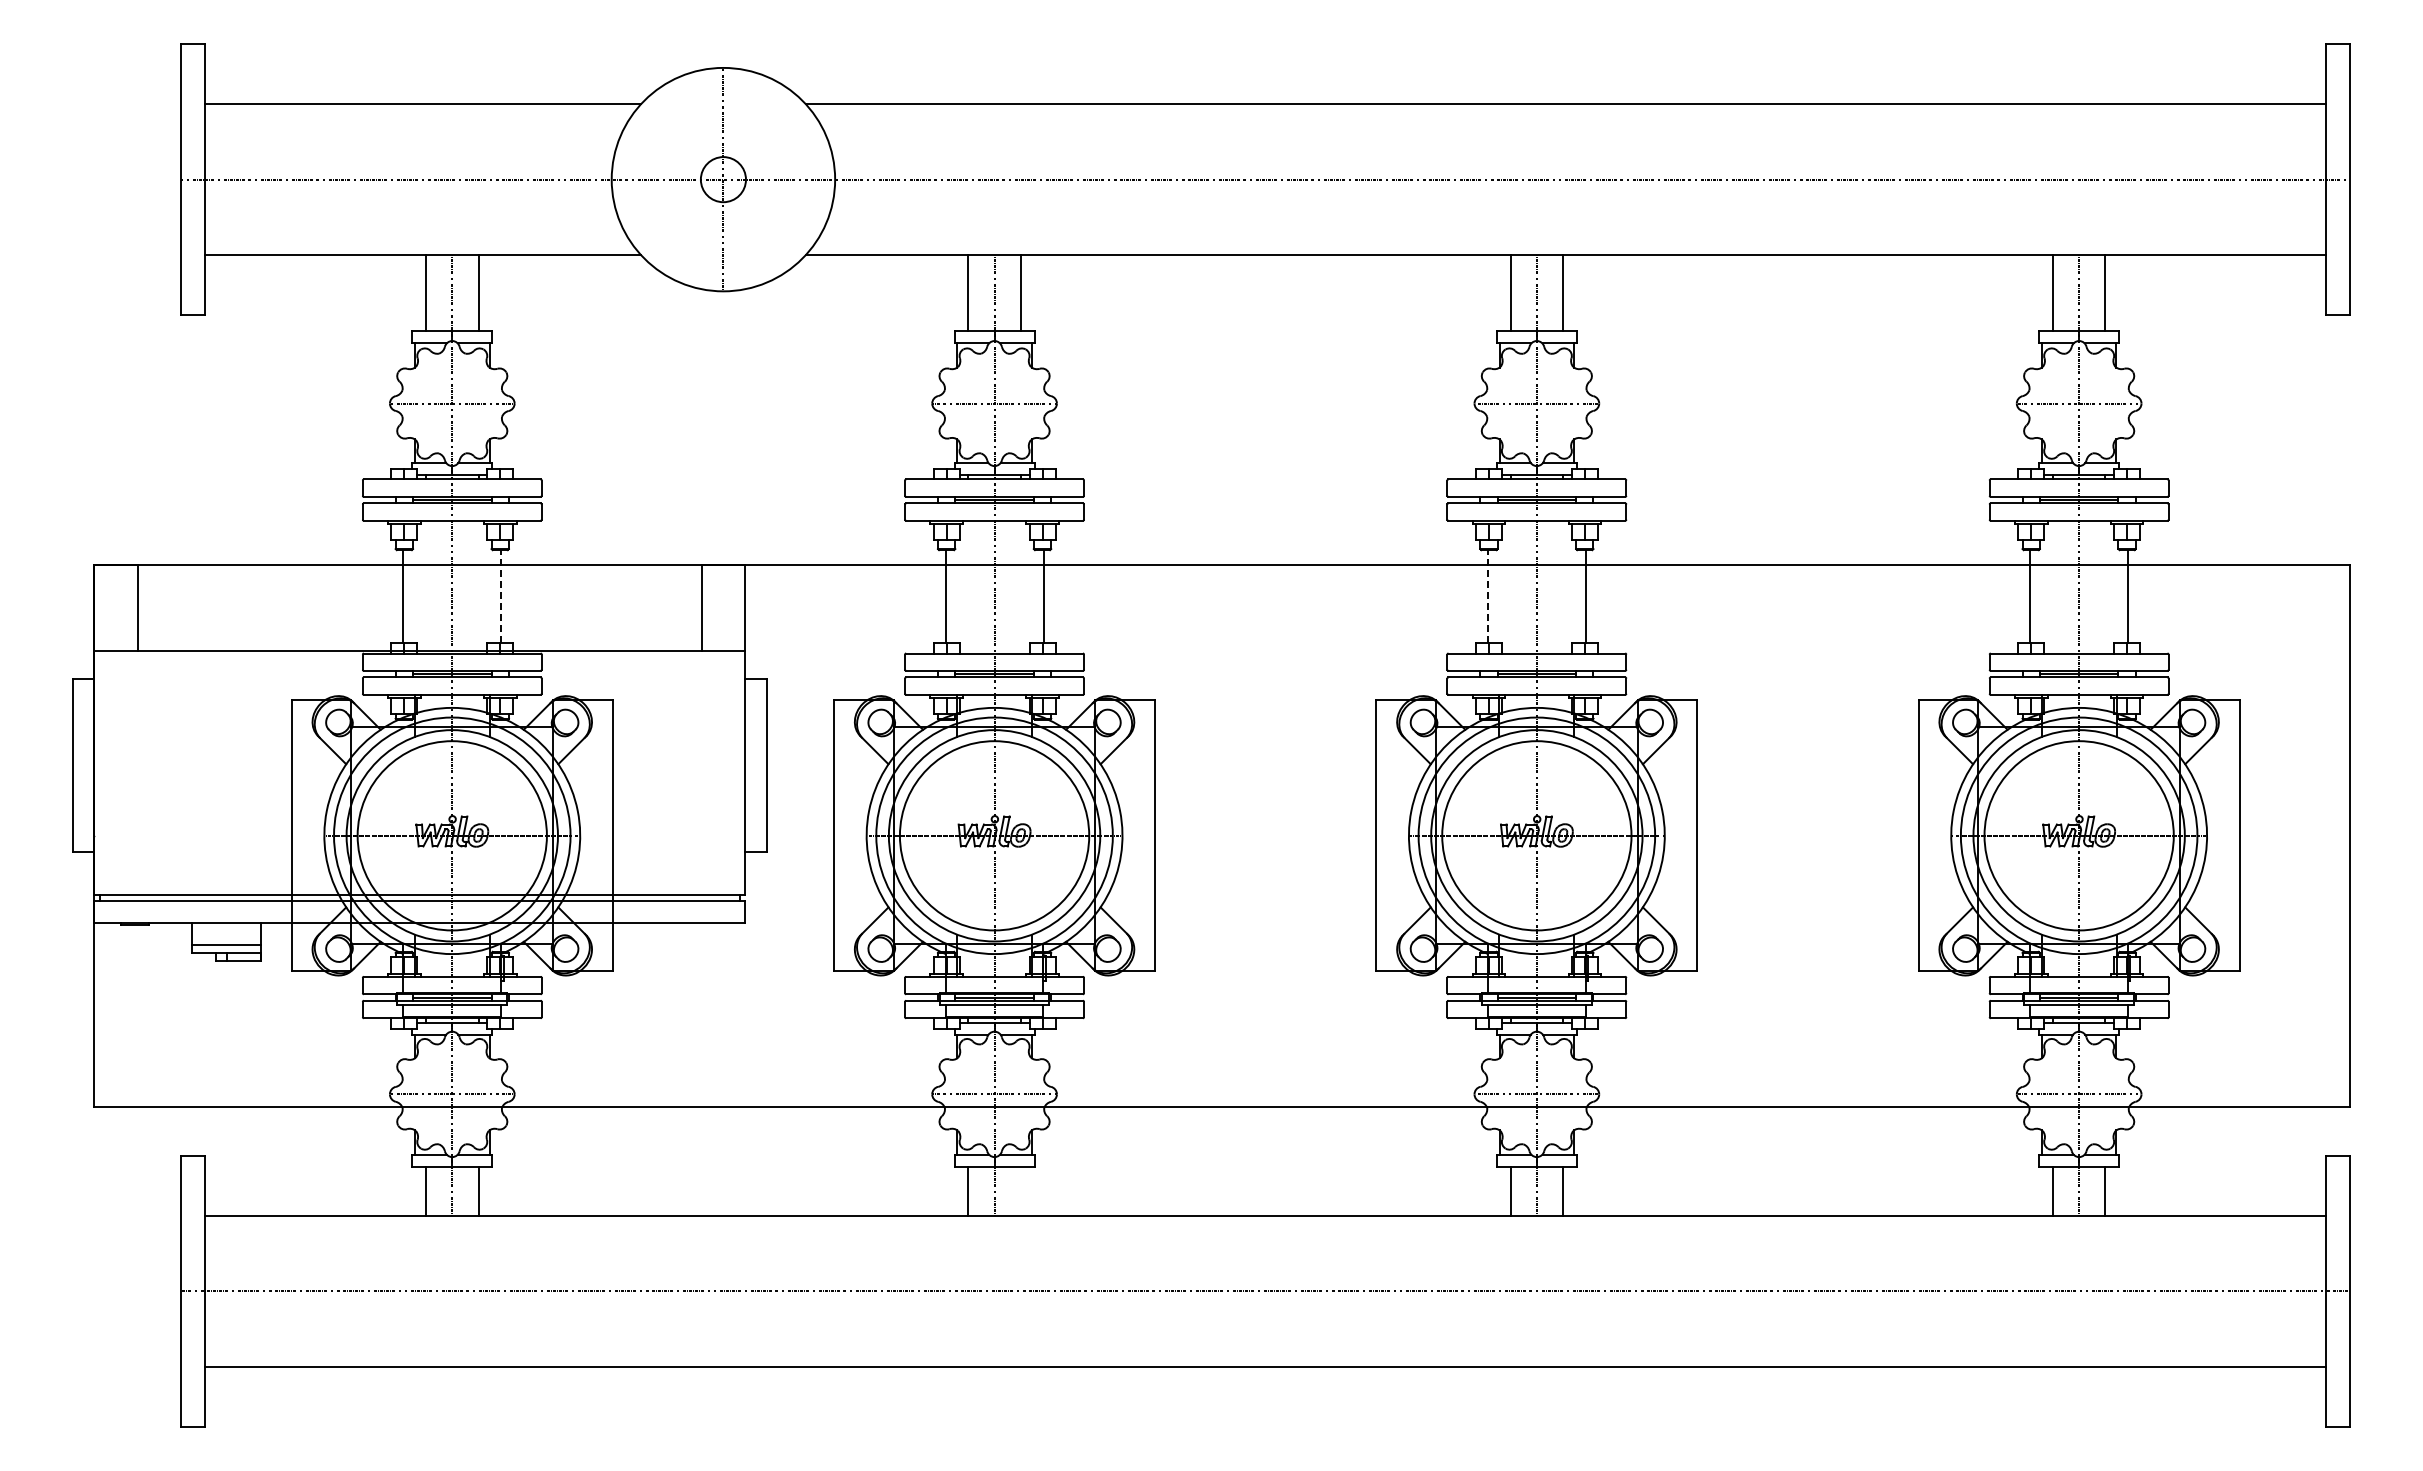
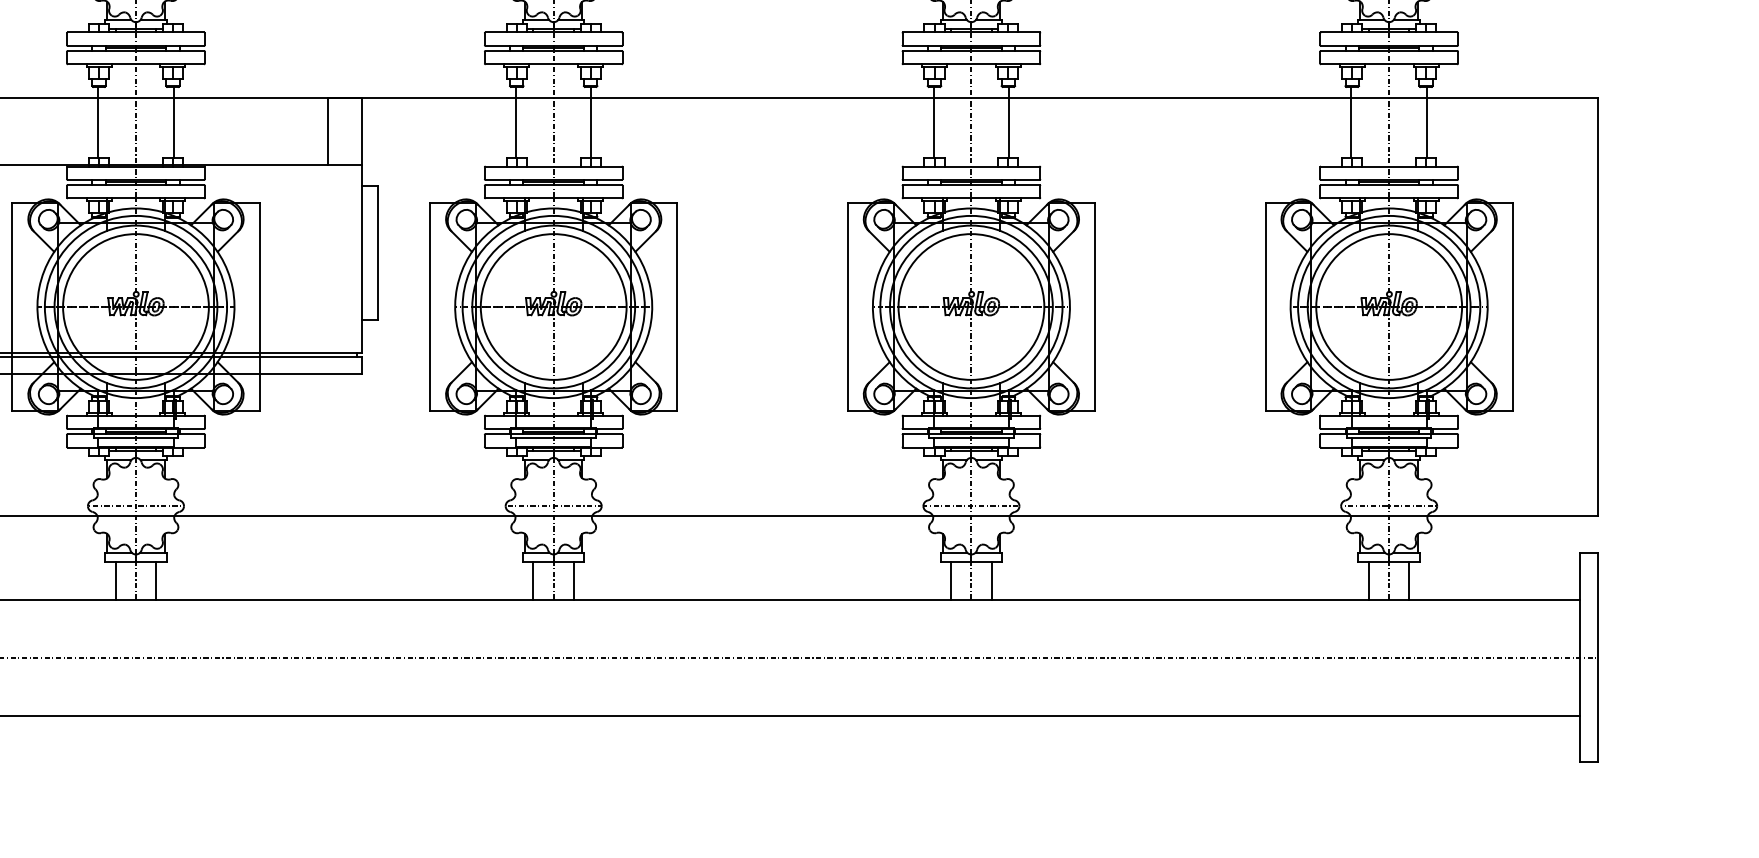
line: (501, 595) -> (173, 121), dashed -> solid
line: (1487, 595) -> (933, 121), dashed -> solid
line: (1020, 1190) -> (573, 580), added

